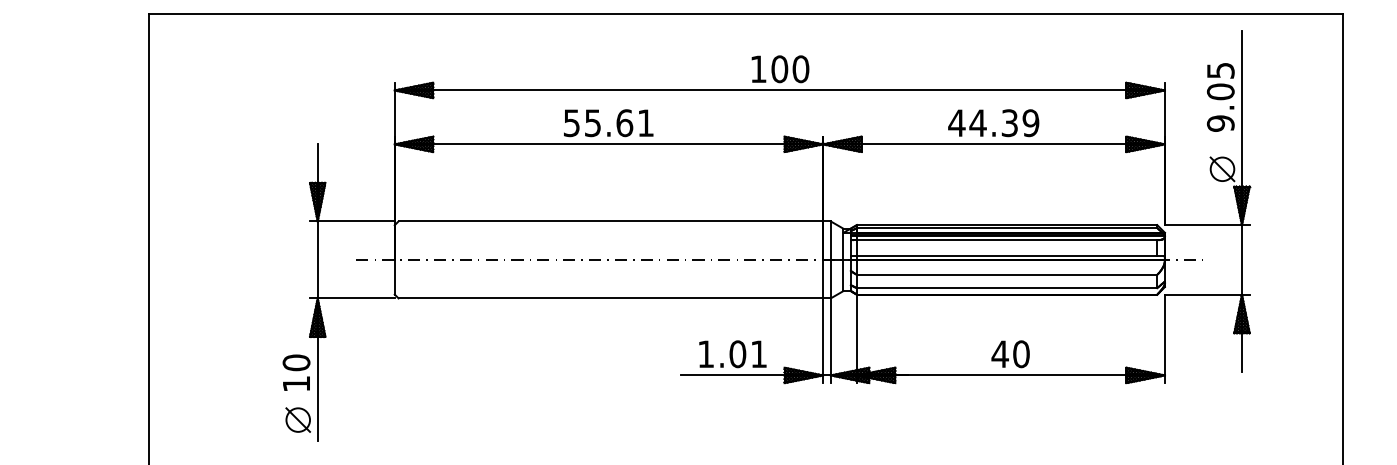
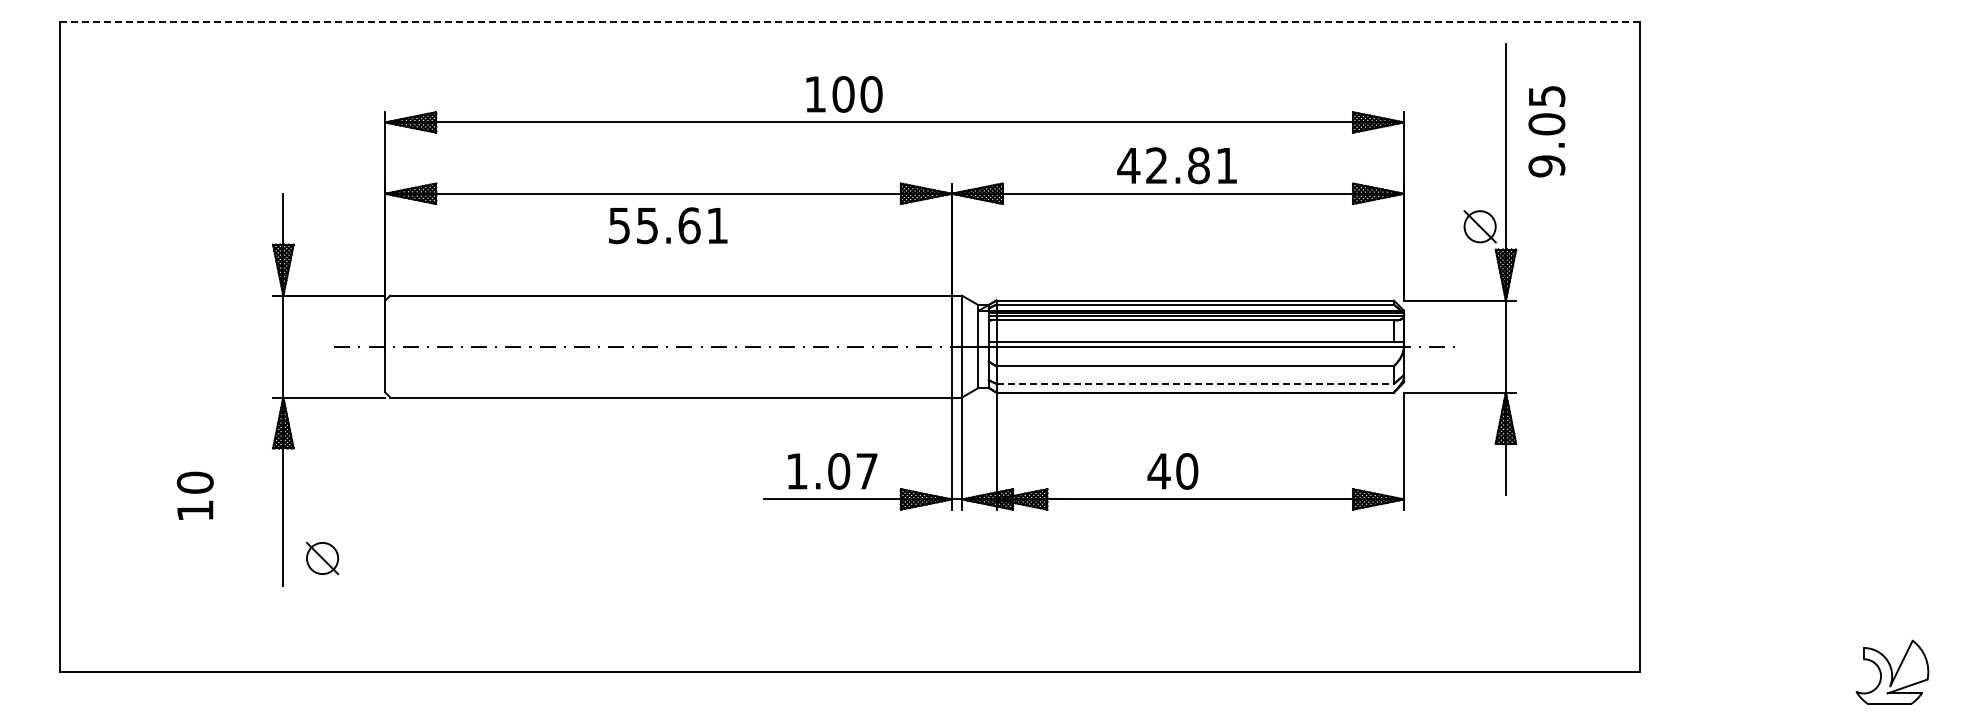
line: (745, 14) -> (849, 21), solid -> dashed
text: (780, 69) -> (844, 94), moved
text: (1220, 97) -> (1546, 131), moved
text: (608, 123) -> (668, 225), moved
text: (1004, 123) -> (1191, 165), 44.39 -> 42.81
line: (1007, 287) -> (1195, 383), solid -> dashed
text: (758, 354) -> (866, 471), 1.01 -> 1.07
text: (1010, 354) -> (1172, 471), moved
text: (296, 372) -> (195, 495), moved
part: (298, 420) -> (322, 558), moved

